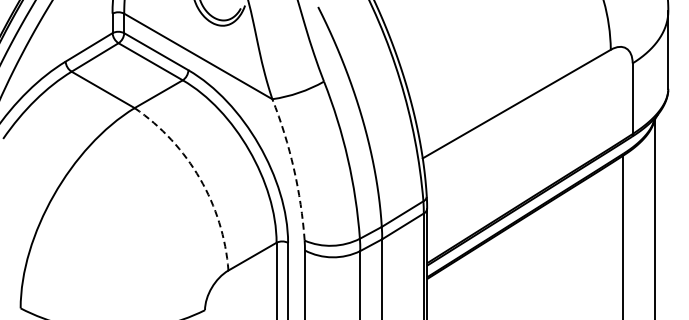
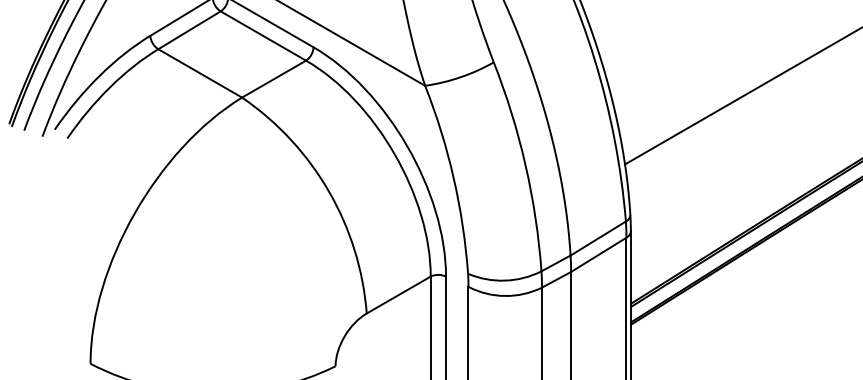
arc: (293, 168) -> (453, 177), dashed -> solid
arc: (200, 178) -> (329, 191), dashed -> solid

